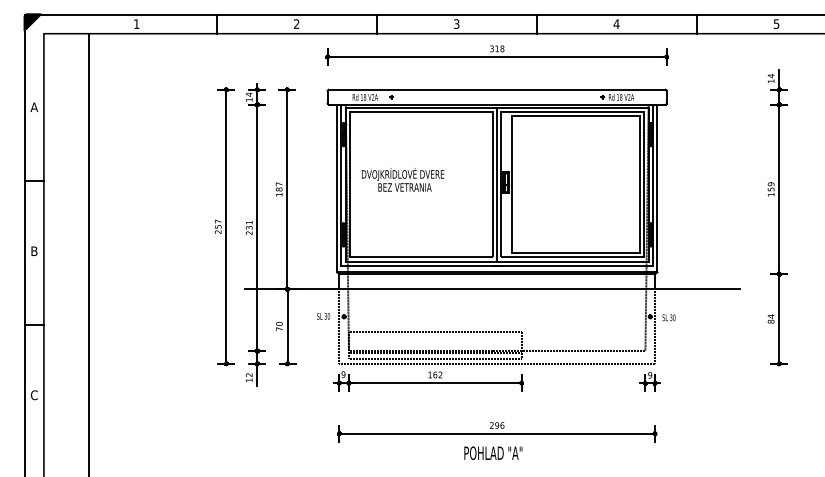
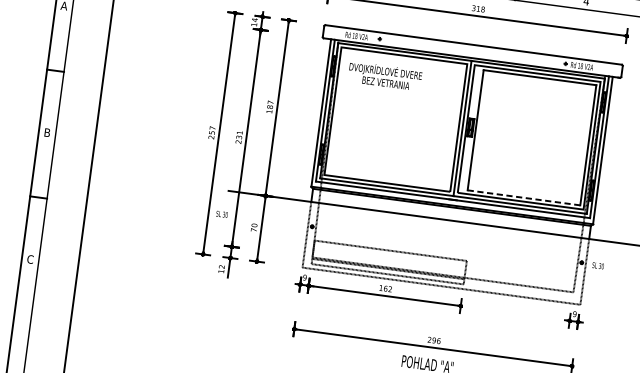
text: (403, 179) -> (385, 75), moved
line: (576, 252) -> (524, 197), solid -> dashed
text: (323, 316) -> (221, 214), moved

